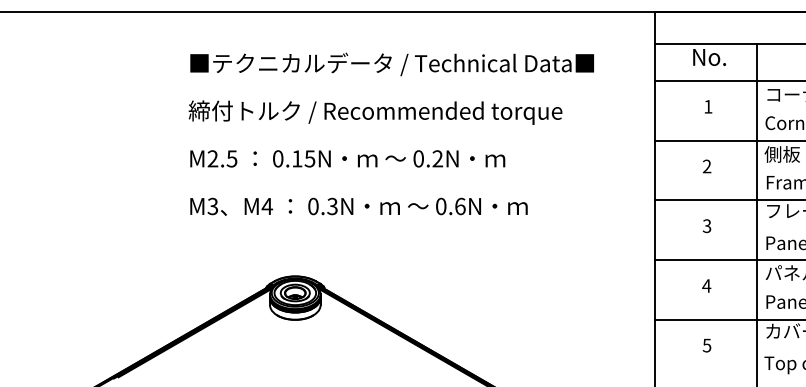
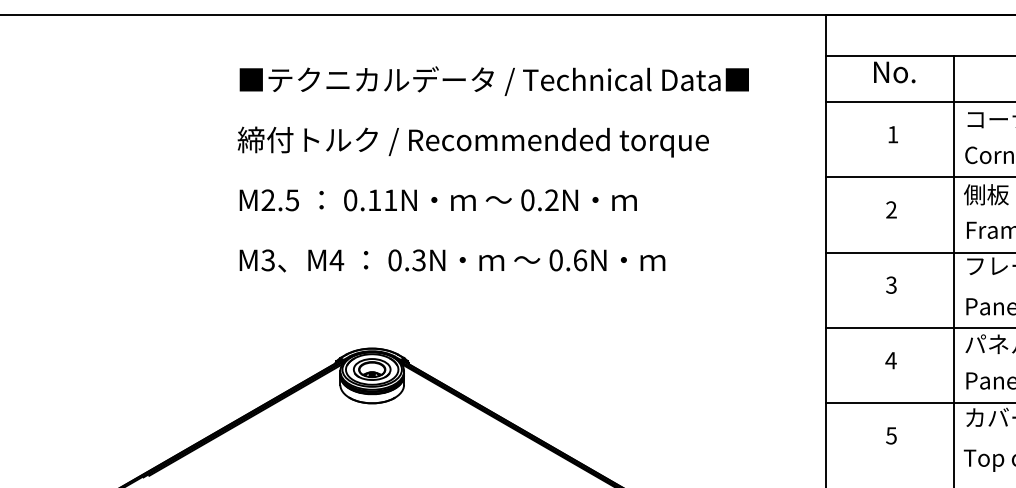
text: (309, 159) -> (390, 200), 0.15N -> 0.11N

